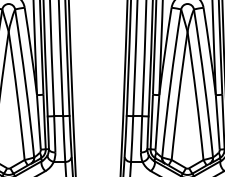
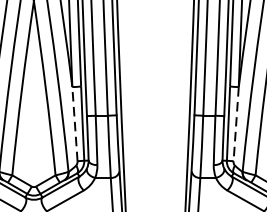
line: (38, 122) -> (74, 124), solid -> dashed
line: (157, 122) -> (236, 124), solid -> dashed

